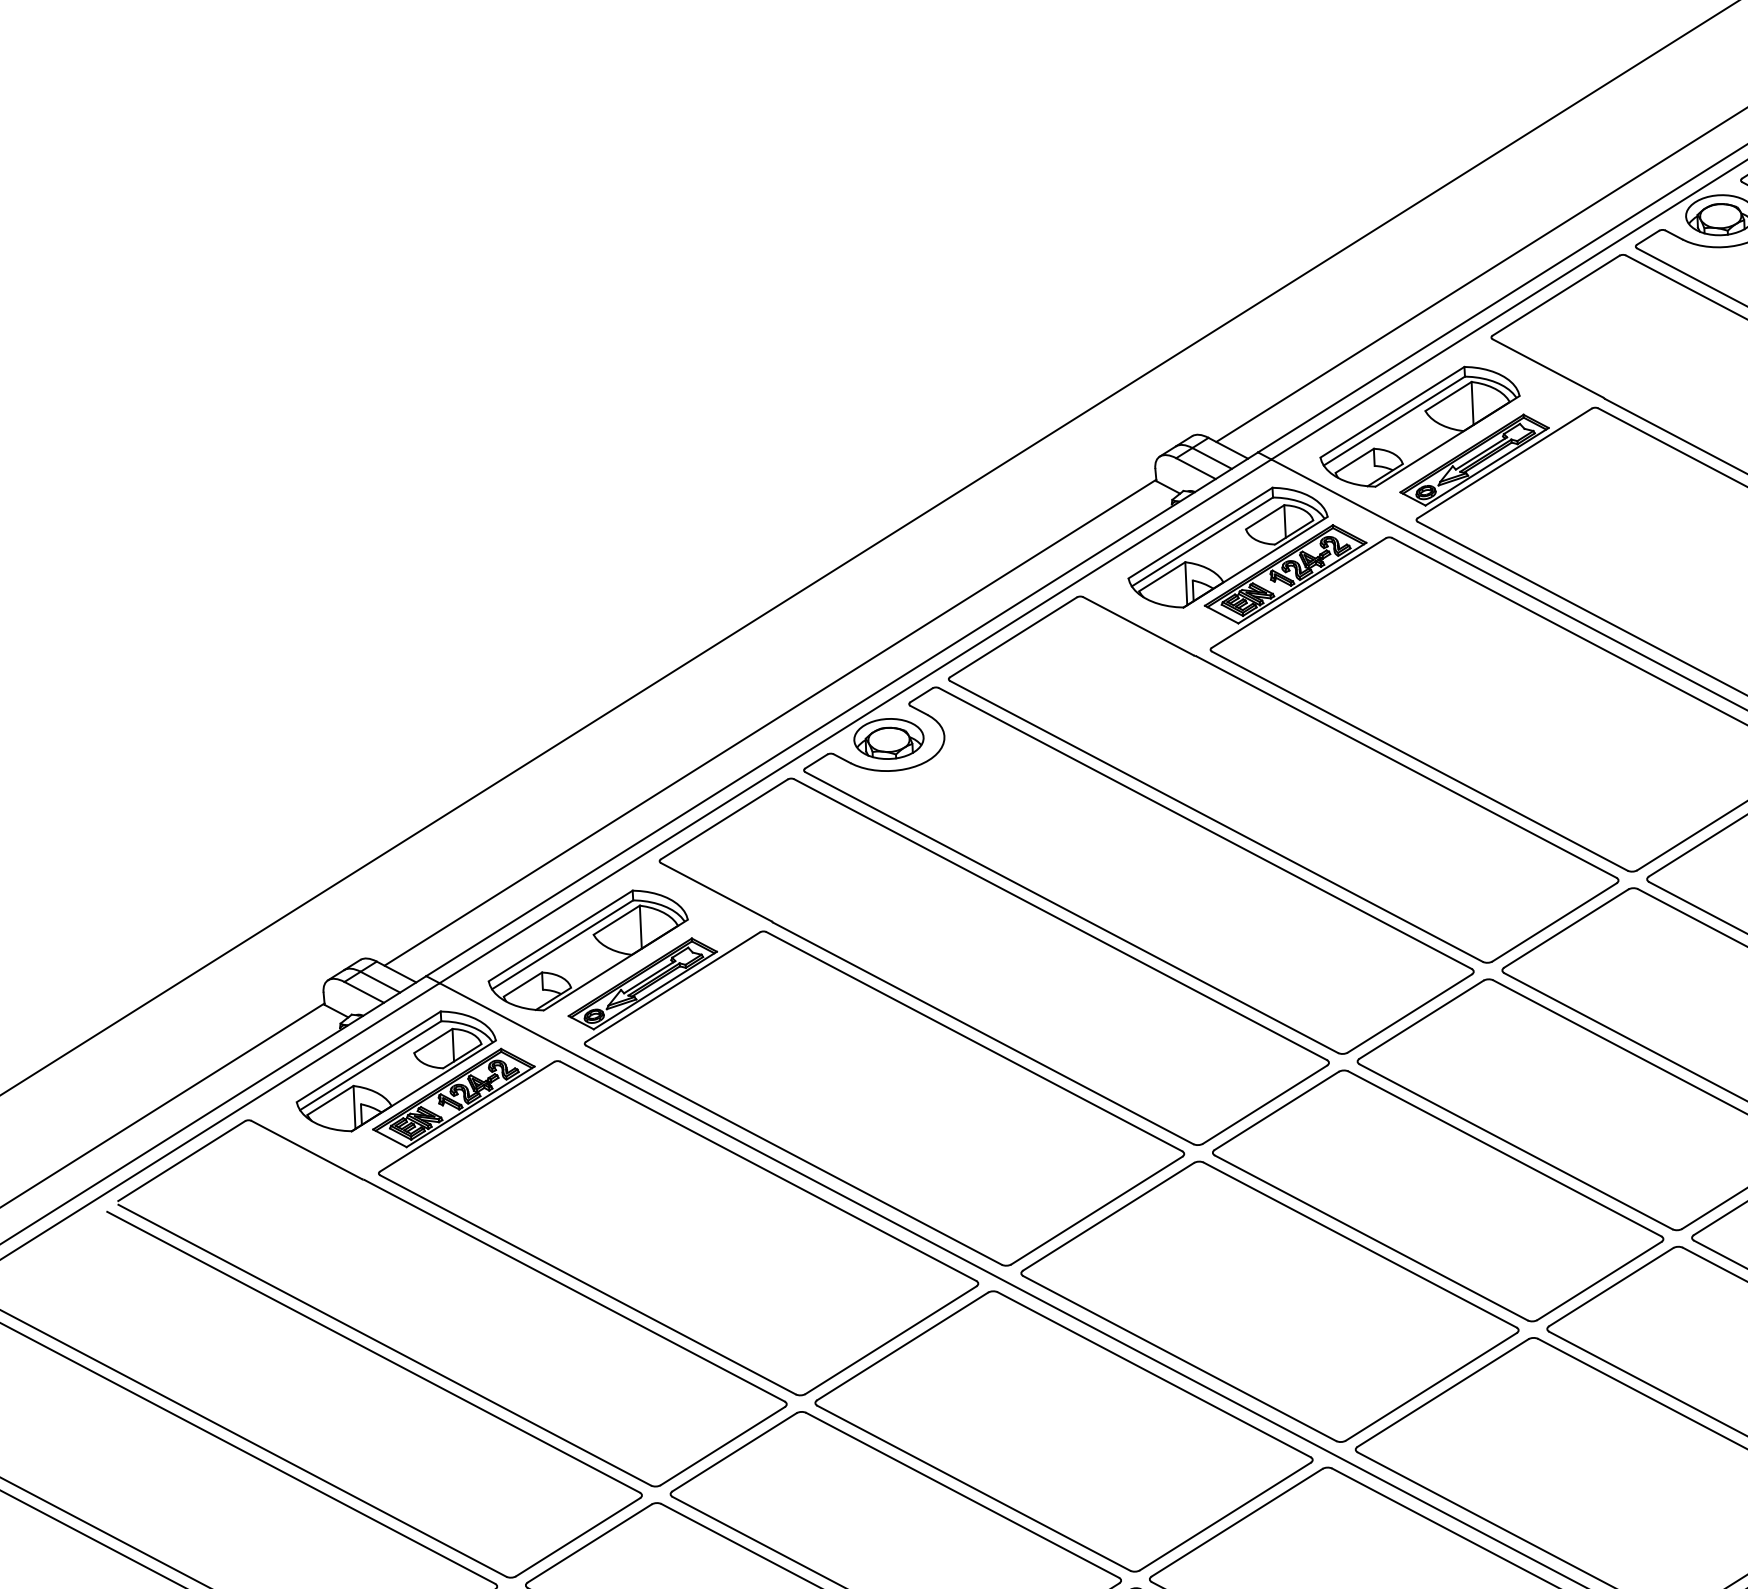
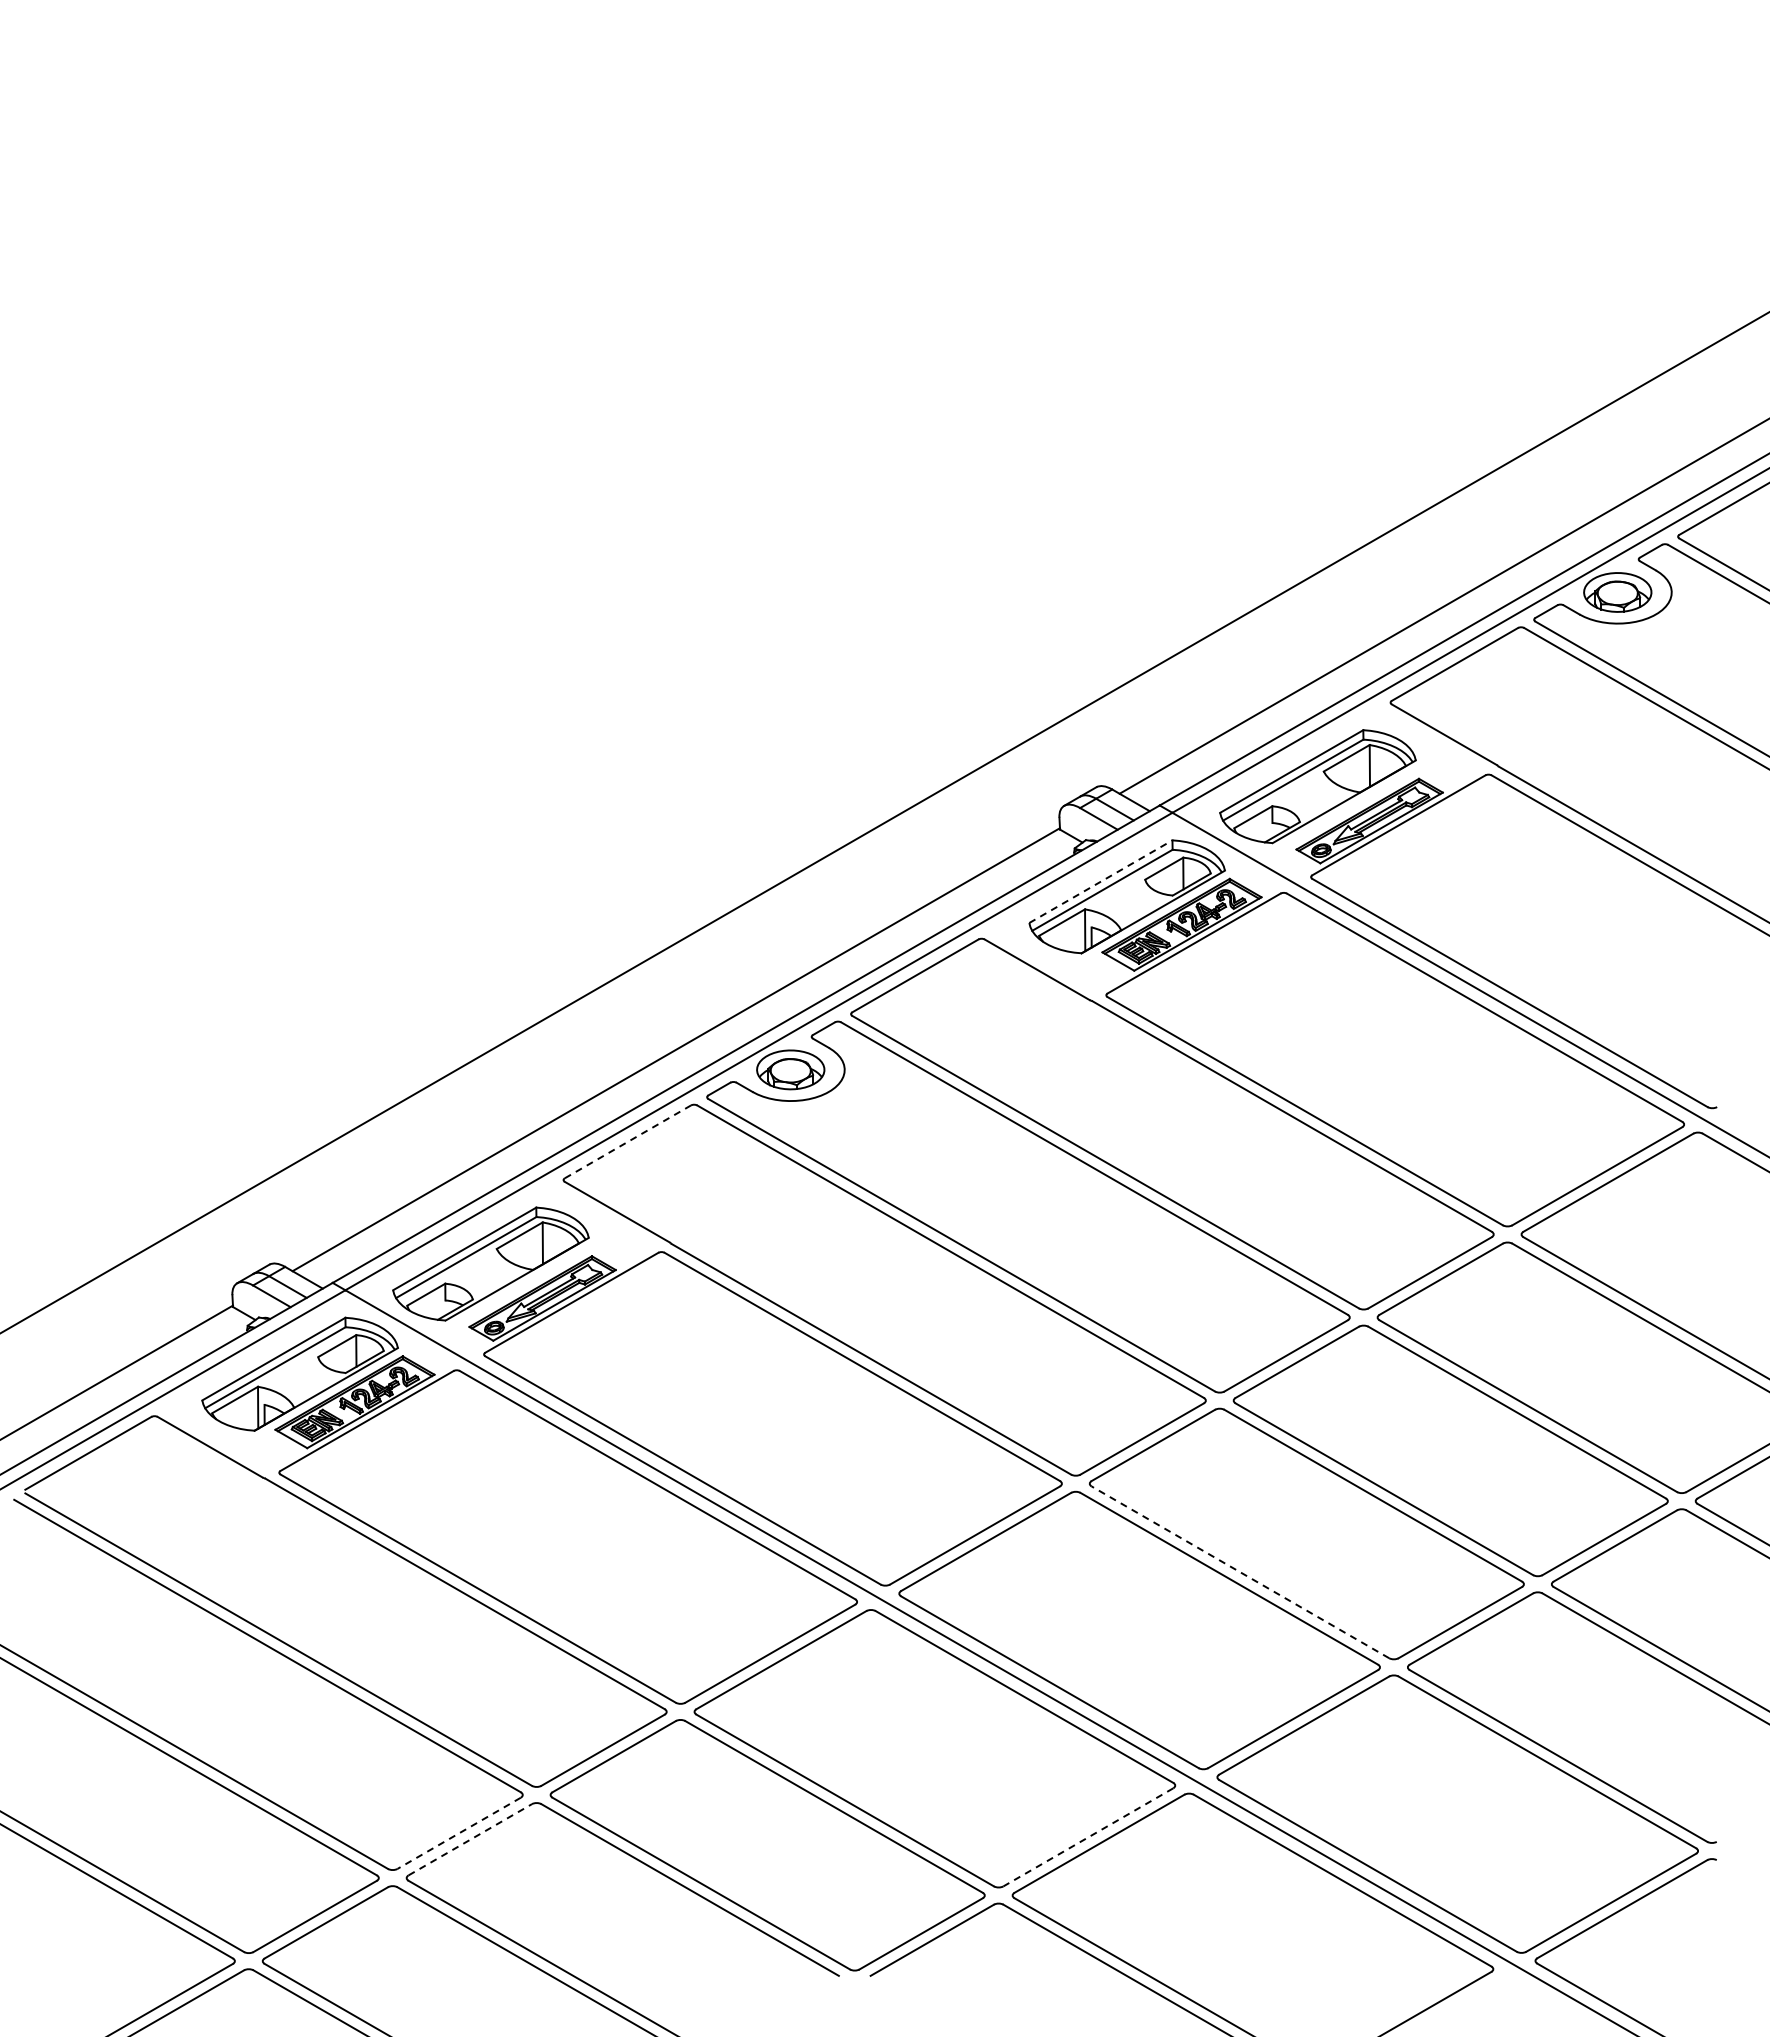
line: (1200, 532) -> (1100, 881), solid -> dashed
line: (723, 819) -> (627, 1141), solid -> dashed
line: (1371, 1238) -> (1240, 1572), solid -> dashed
line: (1224, 1516) -> (1087, 1837), solid -> dashed
line: (577, 1537) -> (458, 1833), solid -> dashed
line: (589, 1543) -> (470, 1839), solid -> dashed

